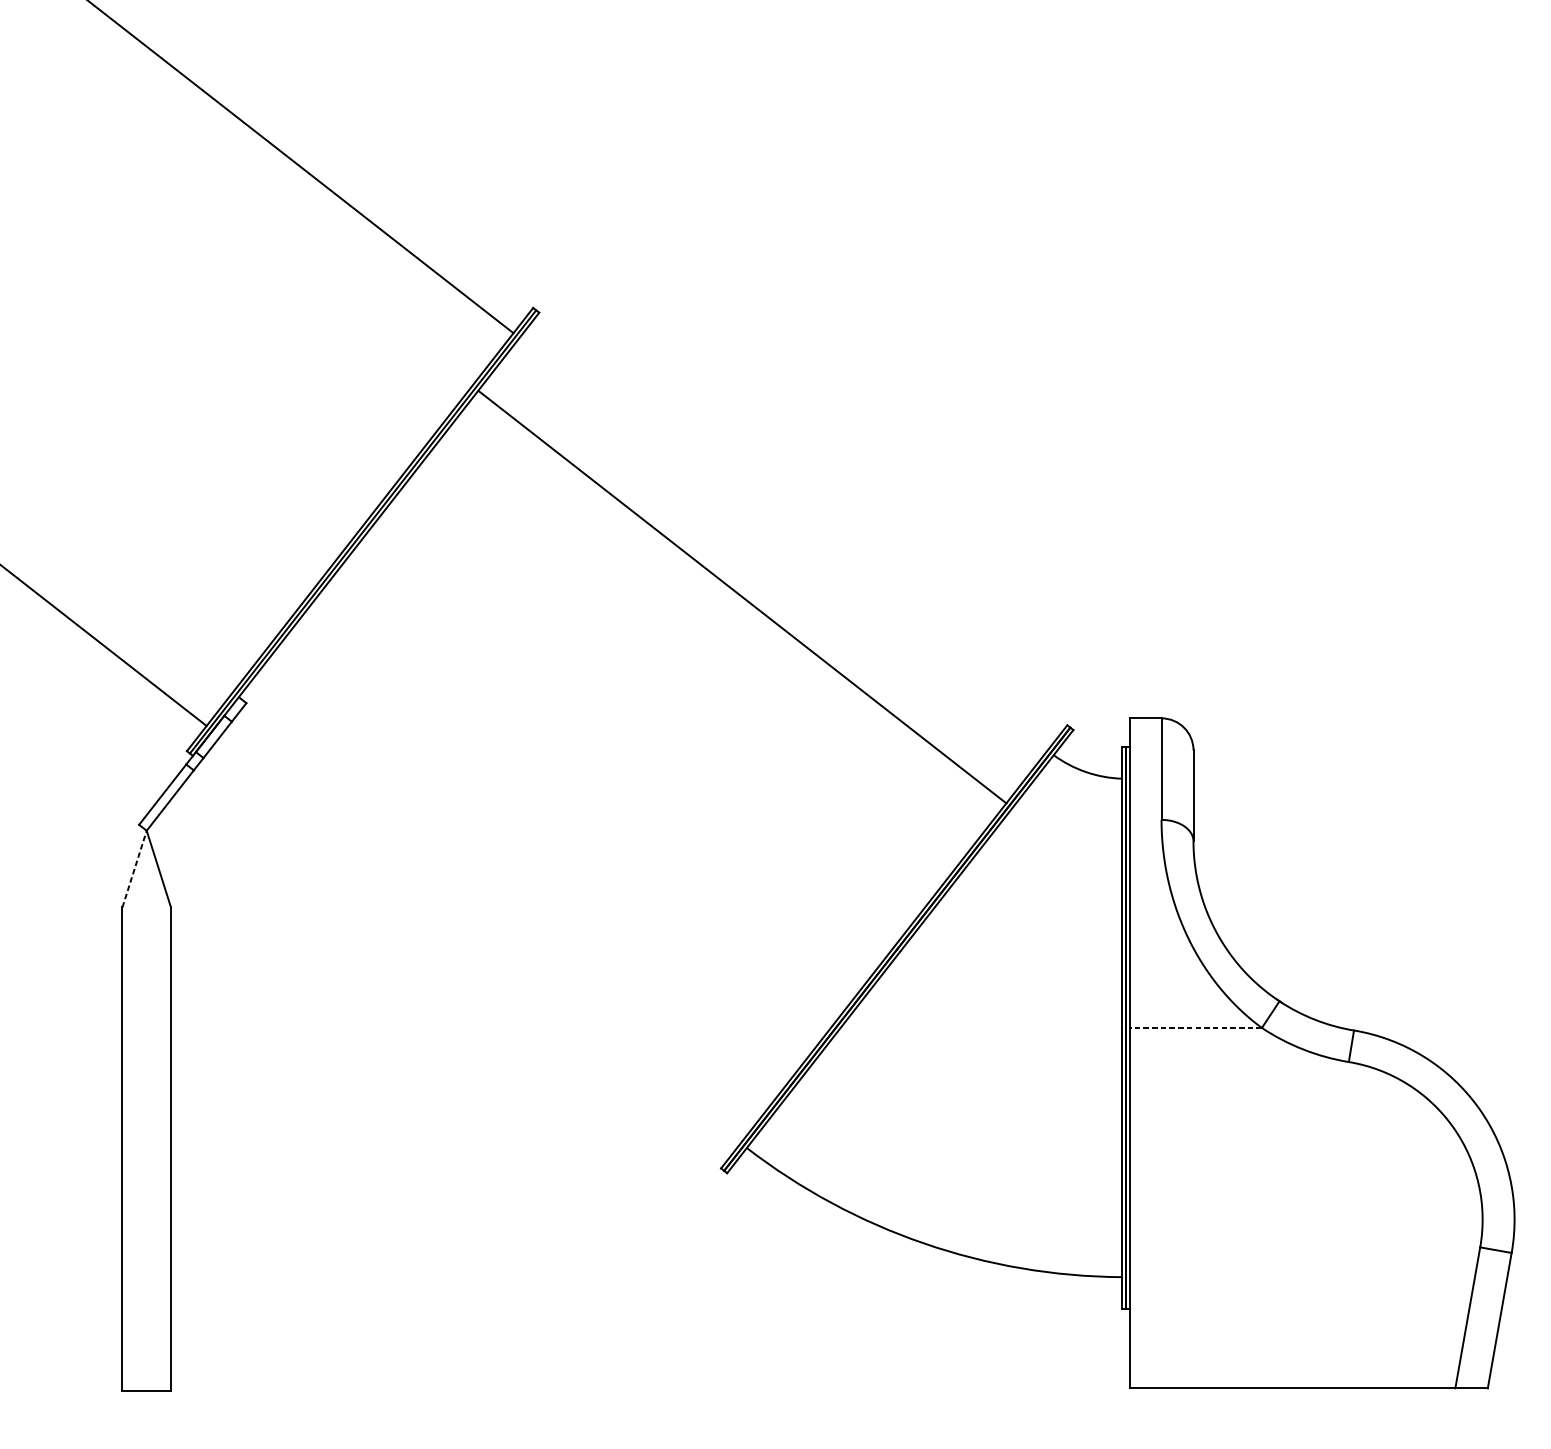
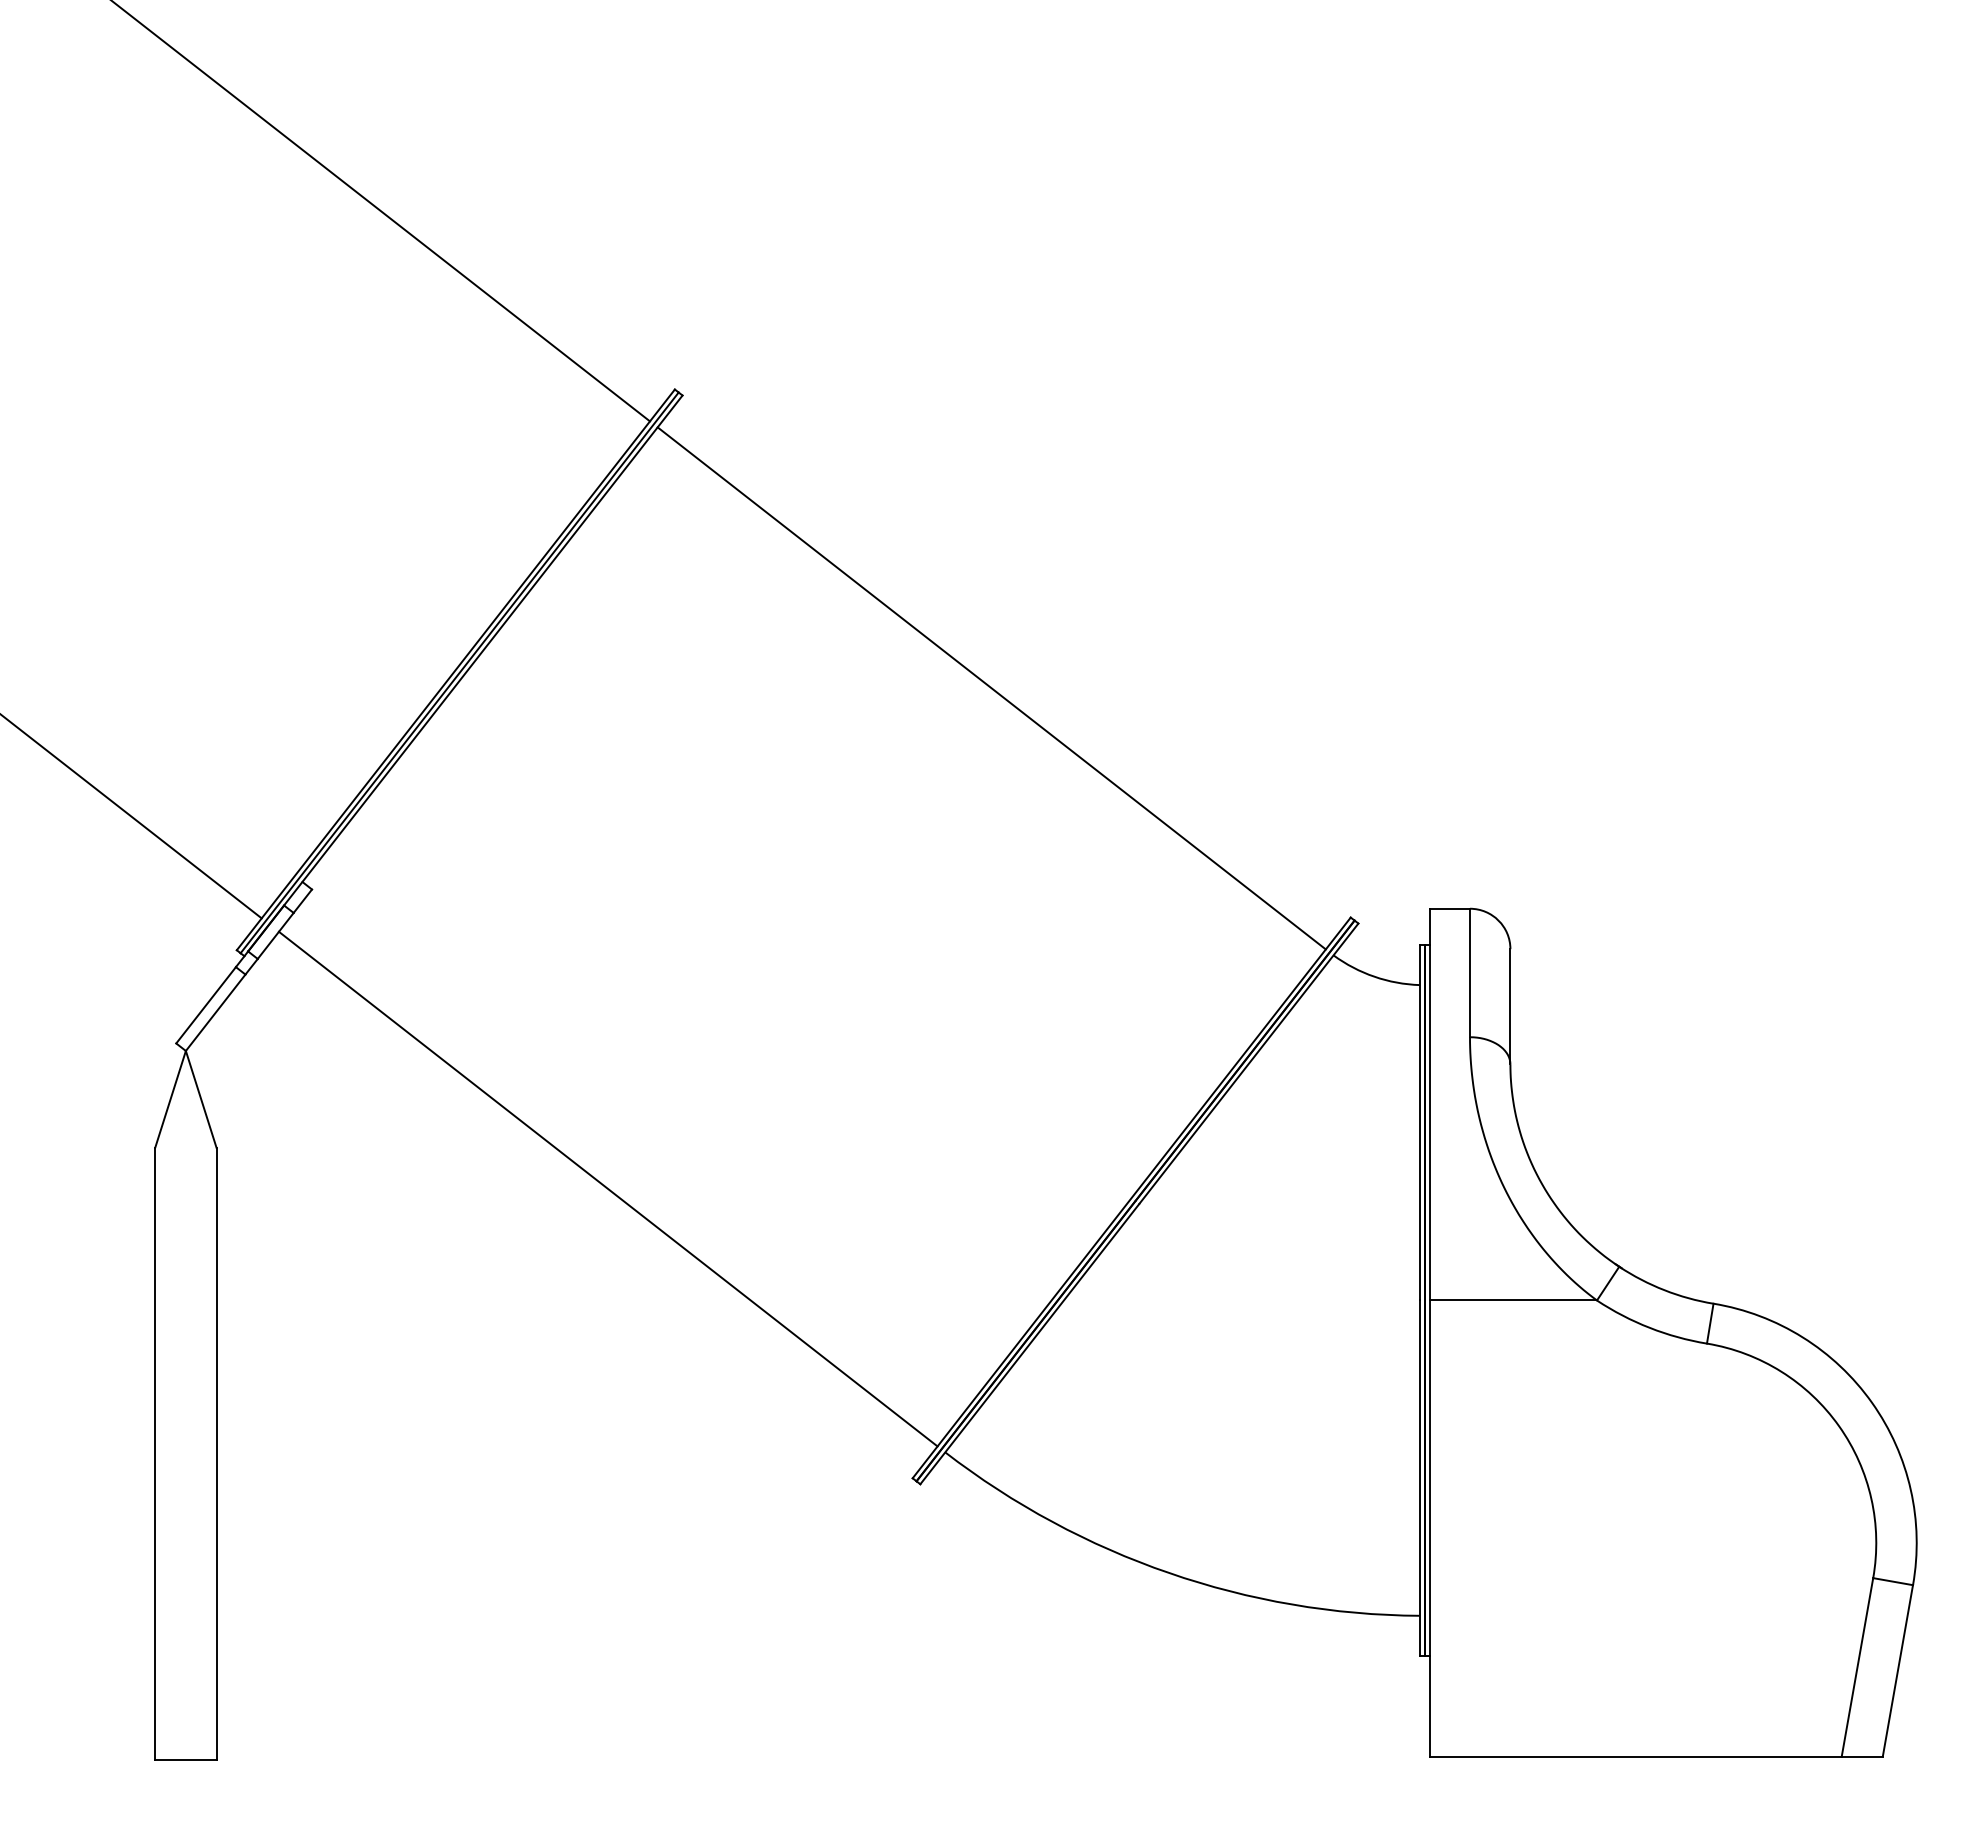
line: (742, 597) -> (991, 688), moved
line: (134, 869) -> (170, 1099), dashed -> solid
line: (479, 939) -> (607, 1188), added
line: (1195, 1027) -> (1513, 1300), dashed -> solid

